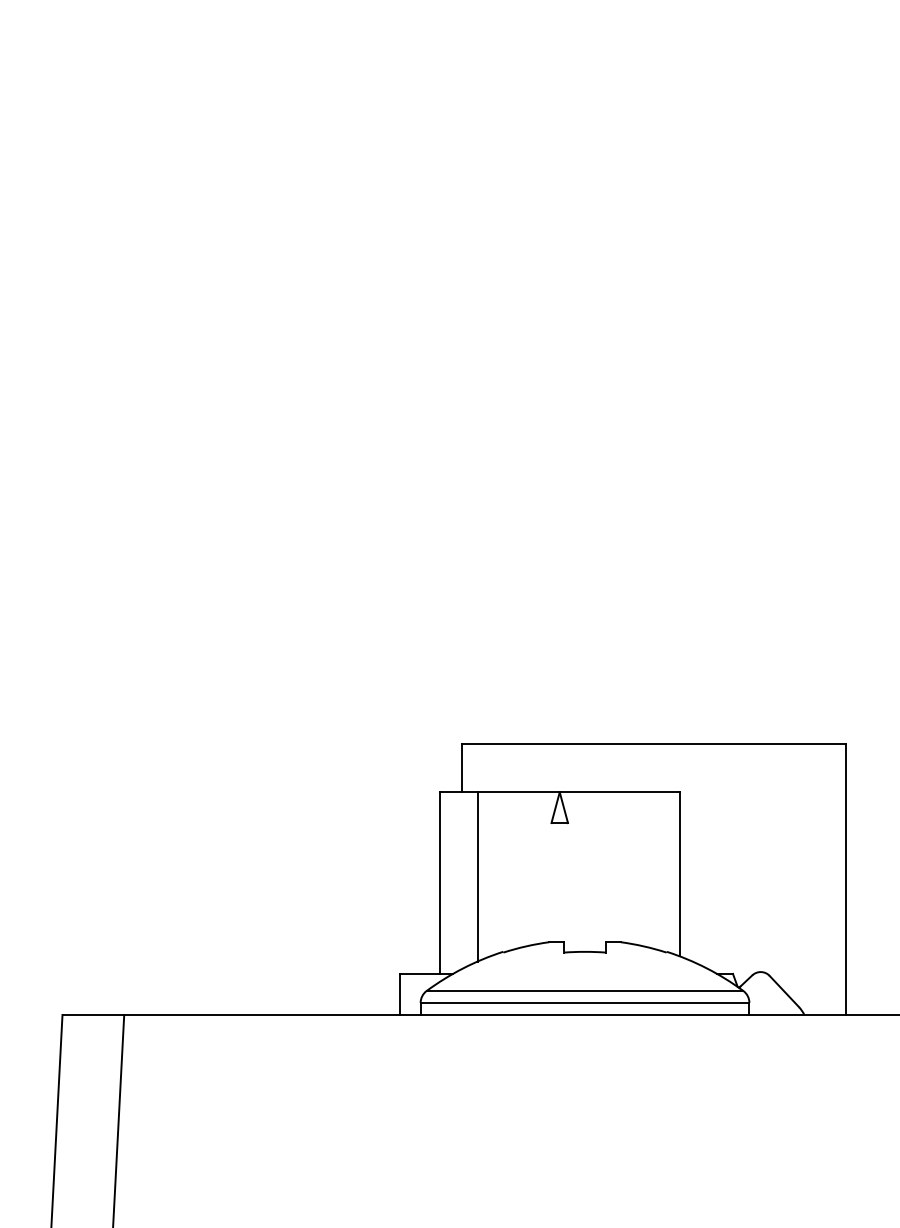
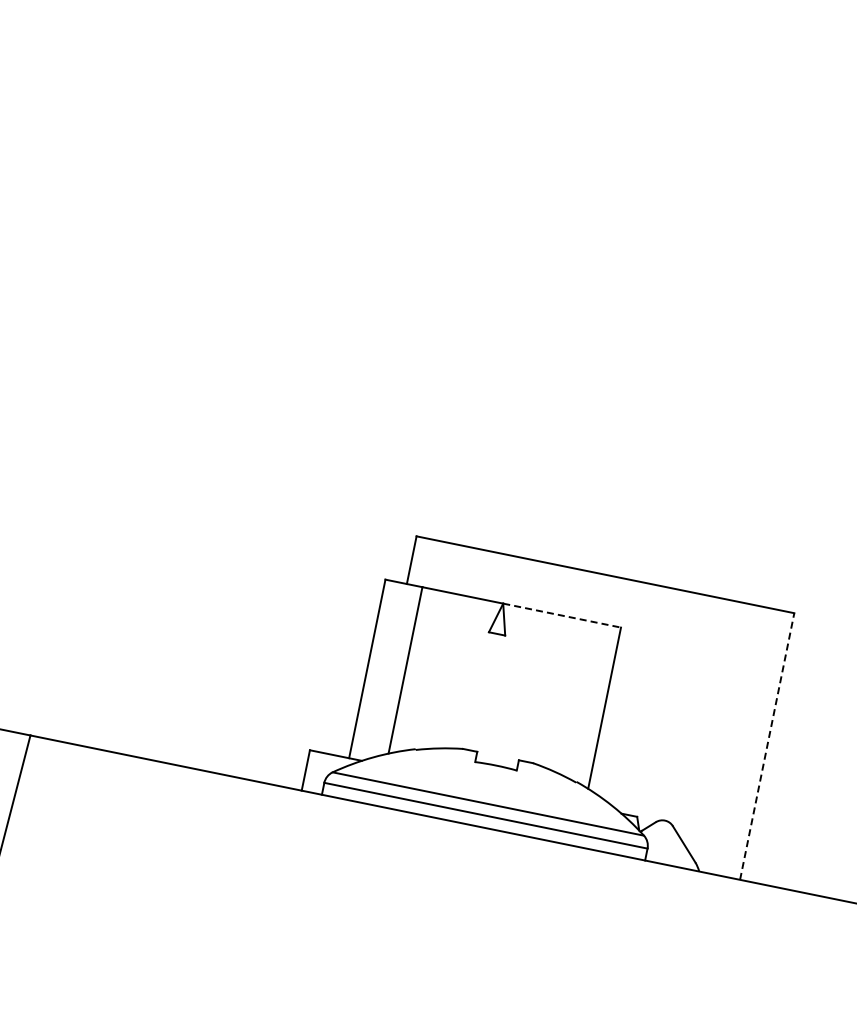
line: (619, 792) -> (561, 615), solid -> dashed
line: (845, 879) -> (766, 746), solid -> dashed

